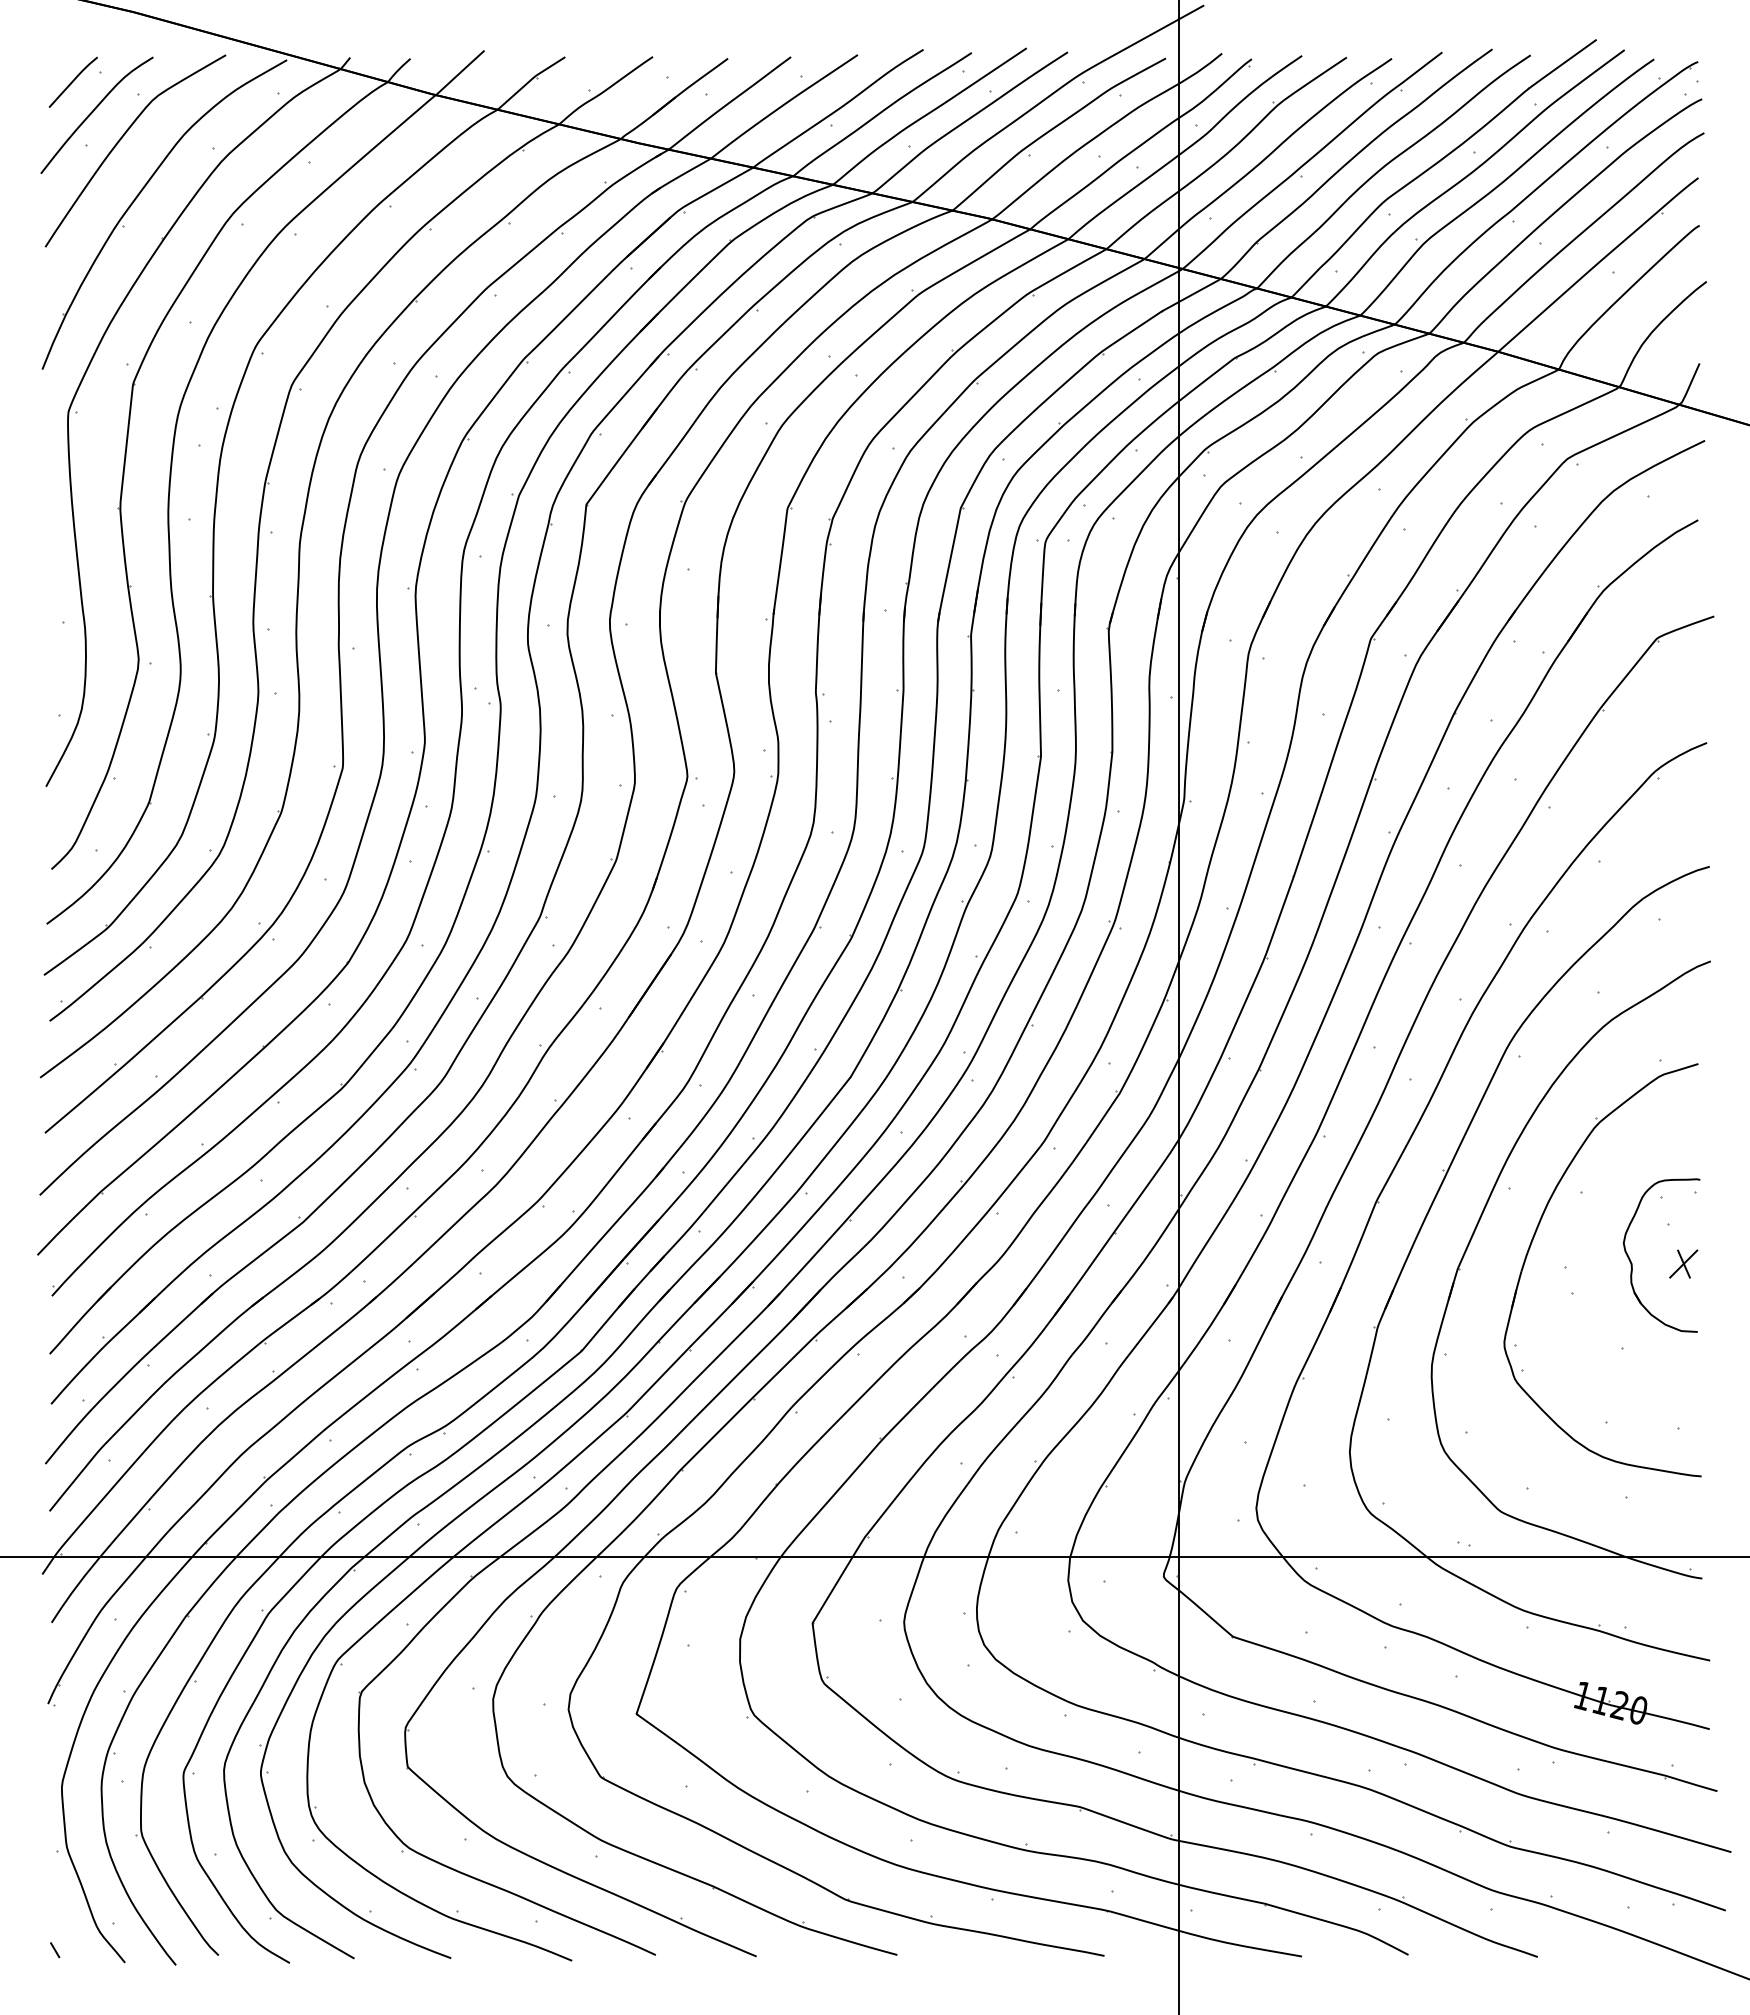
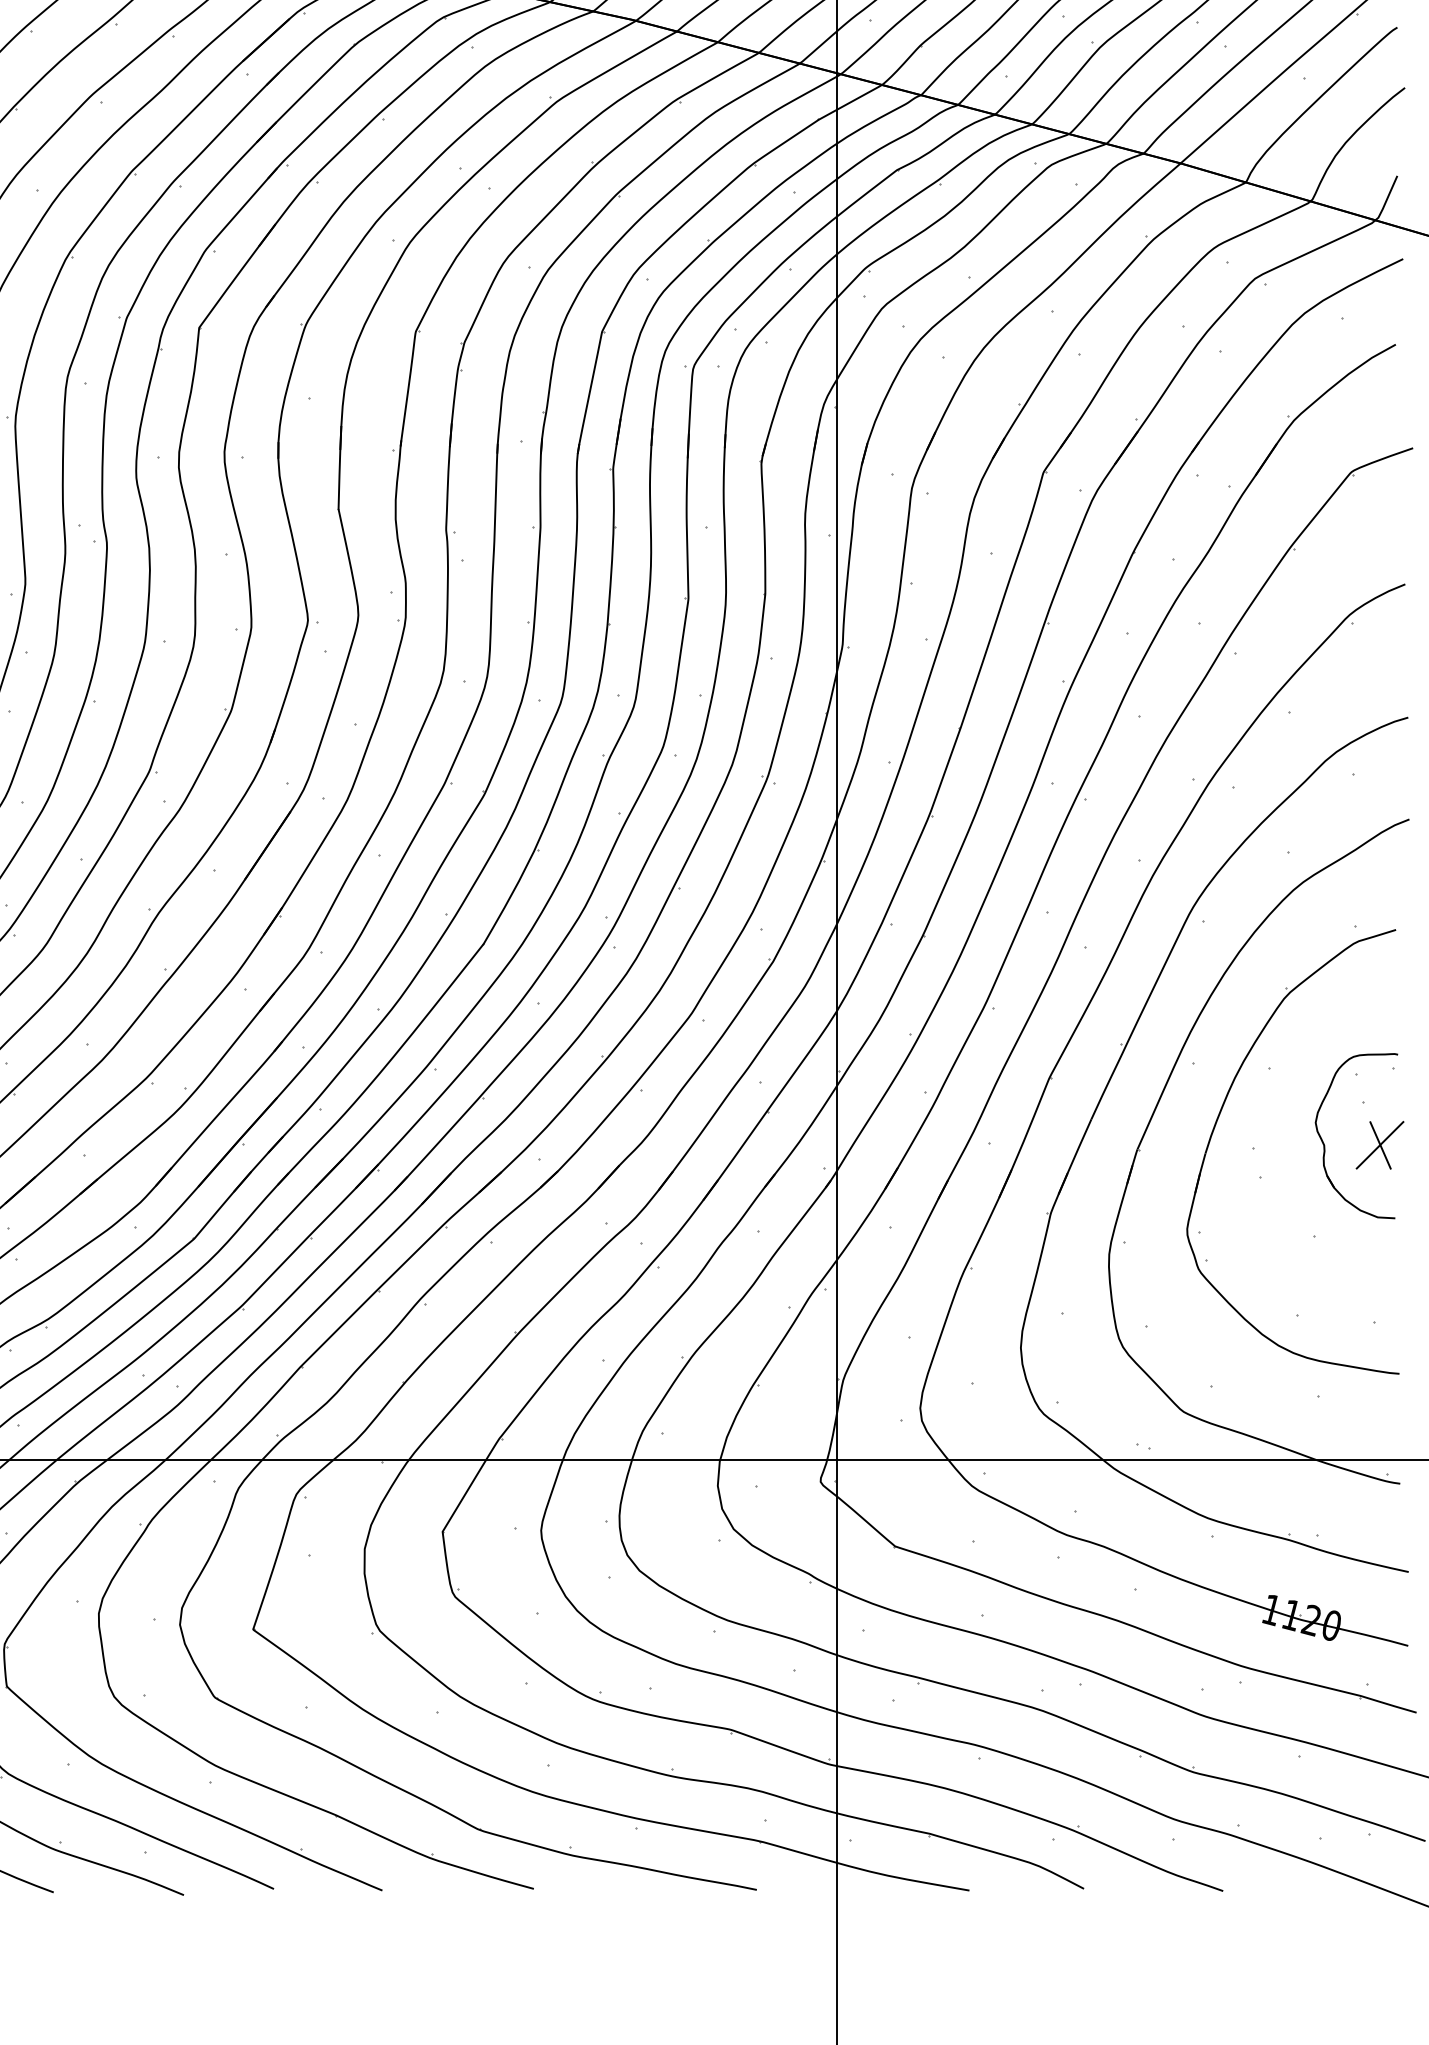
part: (1683, 1263) -> (1380, 1144), size x1.6

